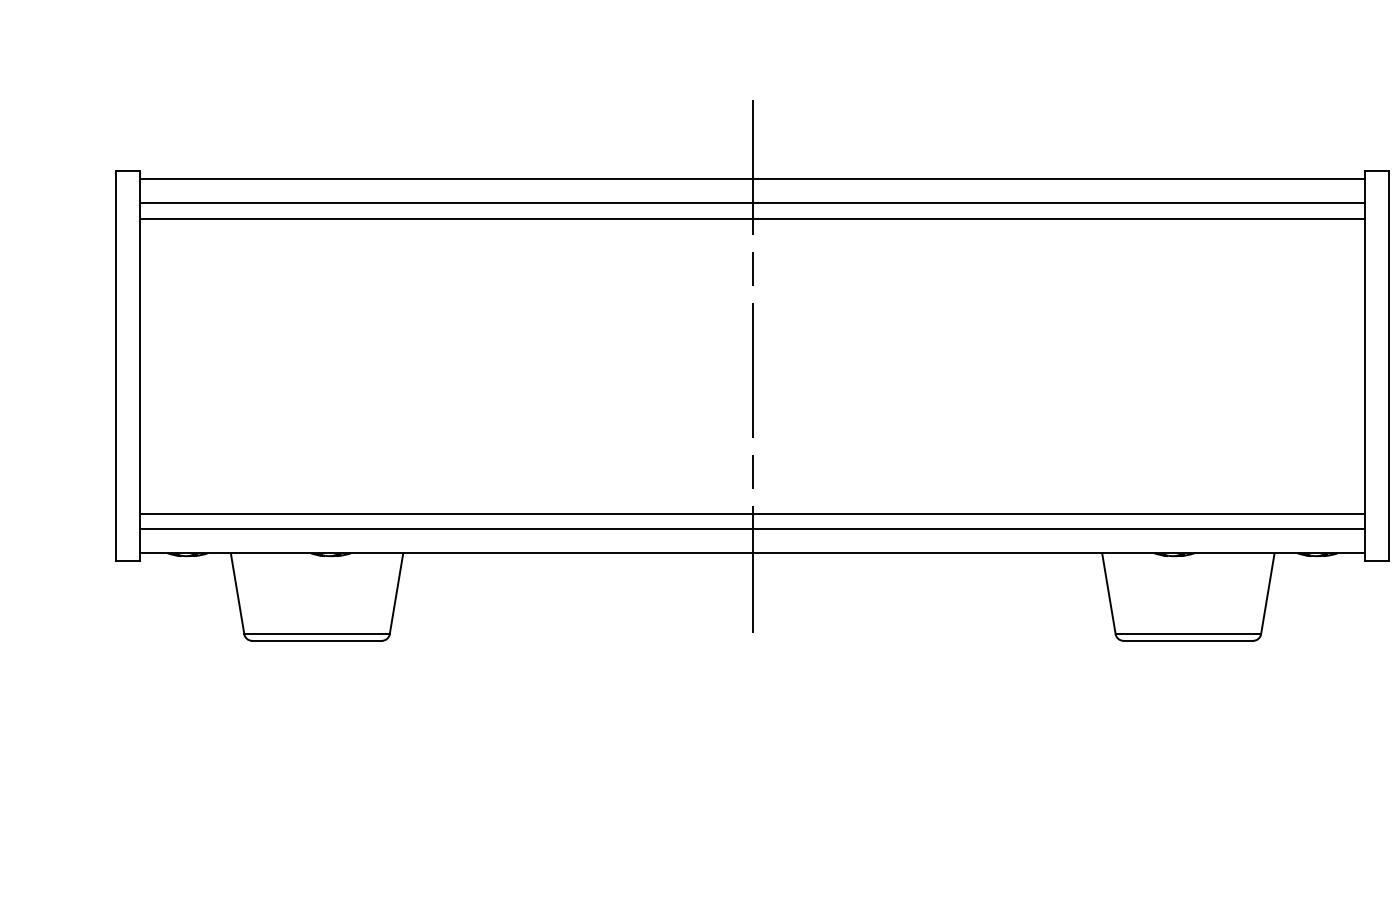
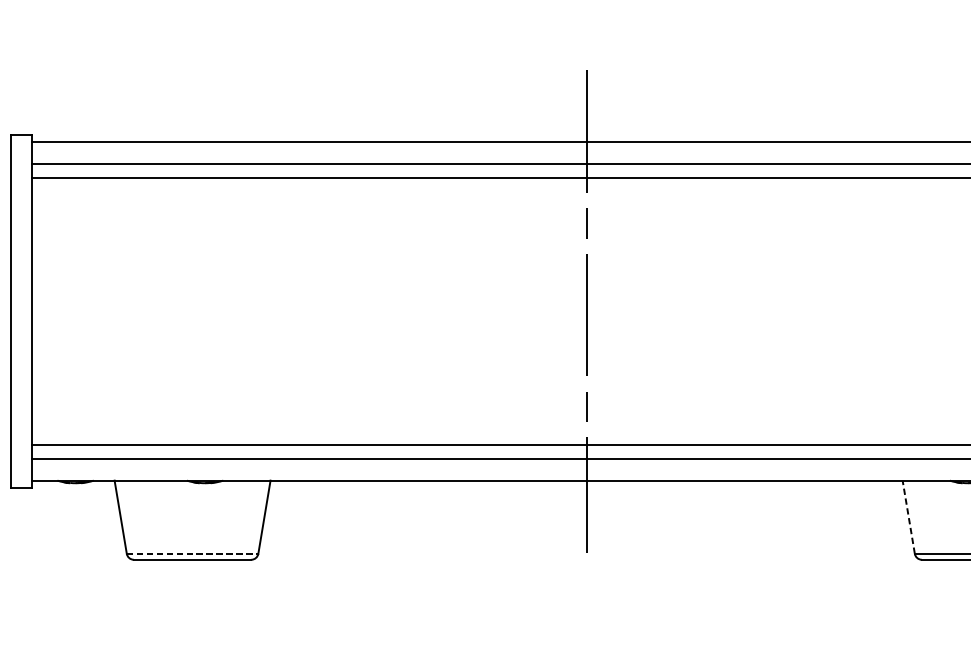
line: (1108, 593) -> (908, 516), solid -> dashed
line: (317, 634) -> (192, 554), solid -> dashed

